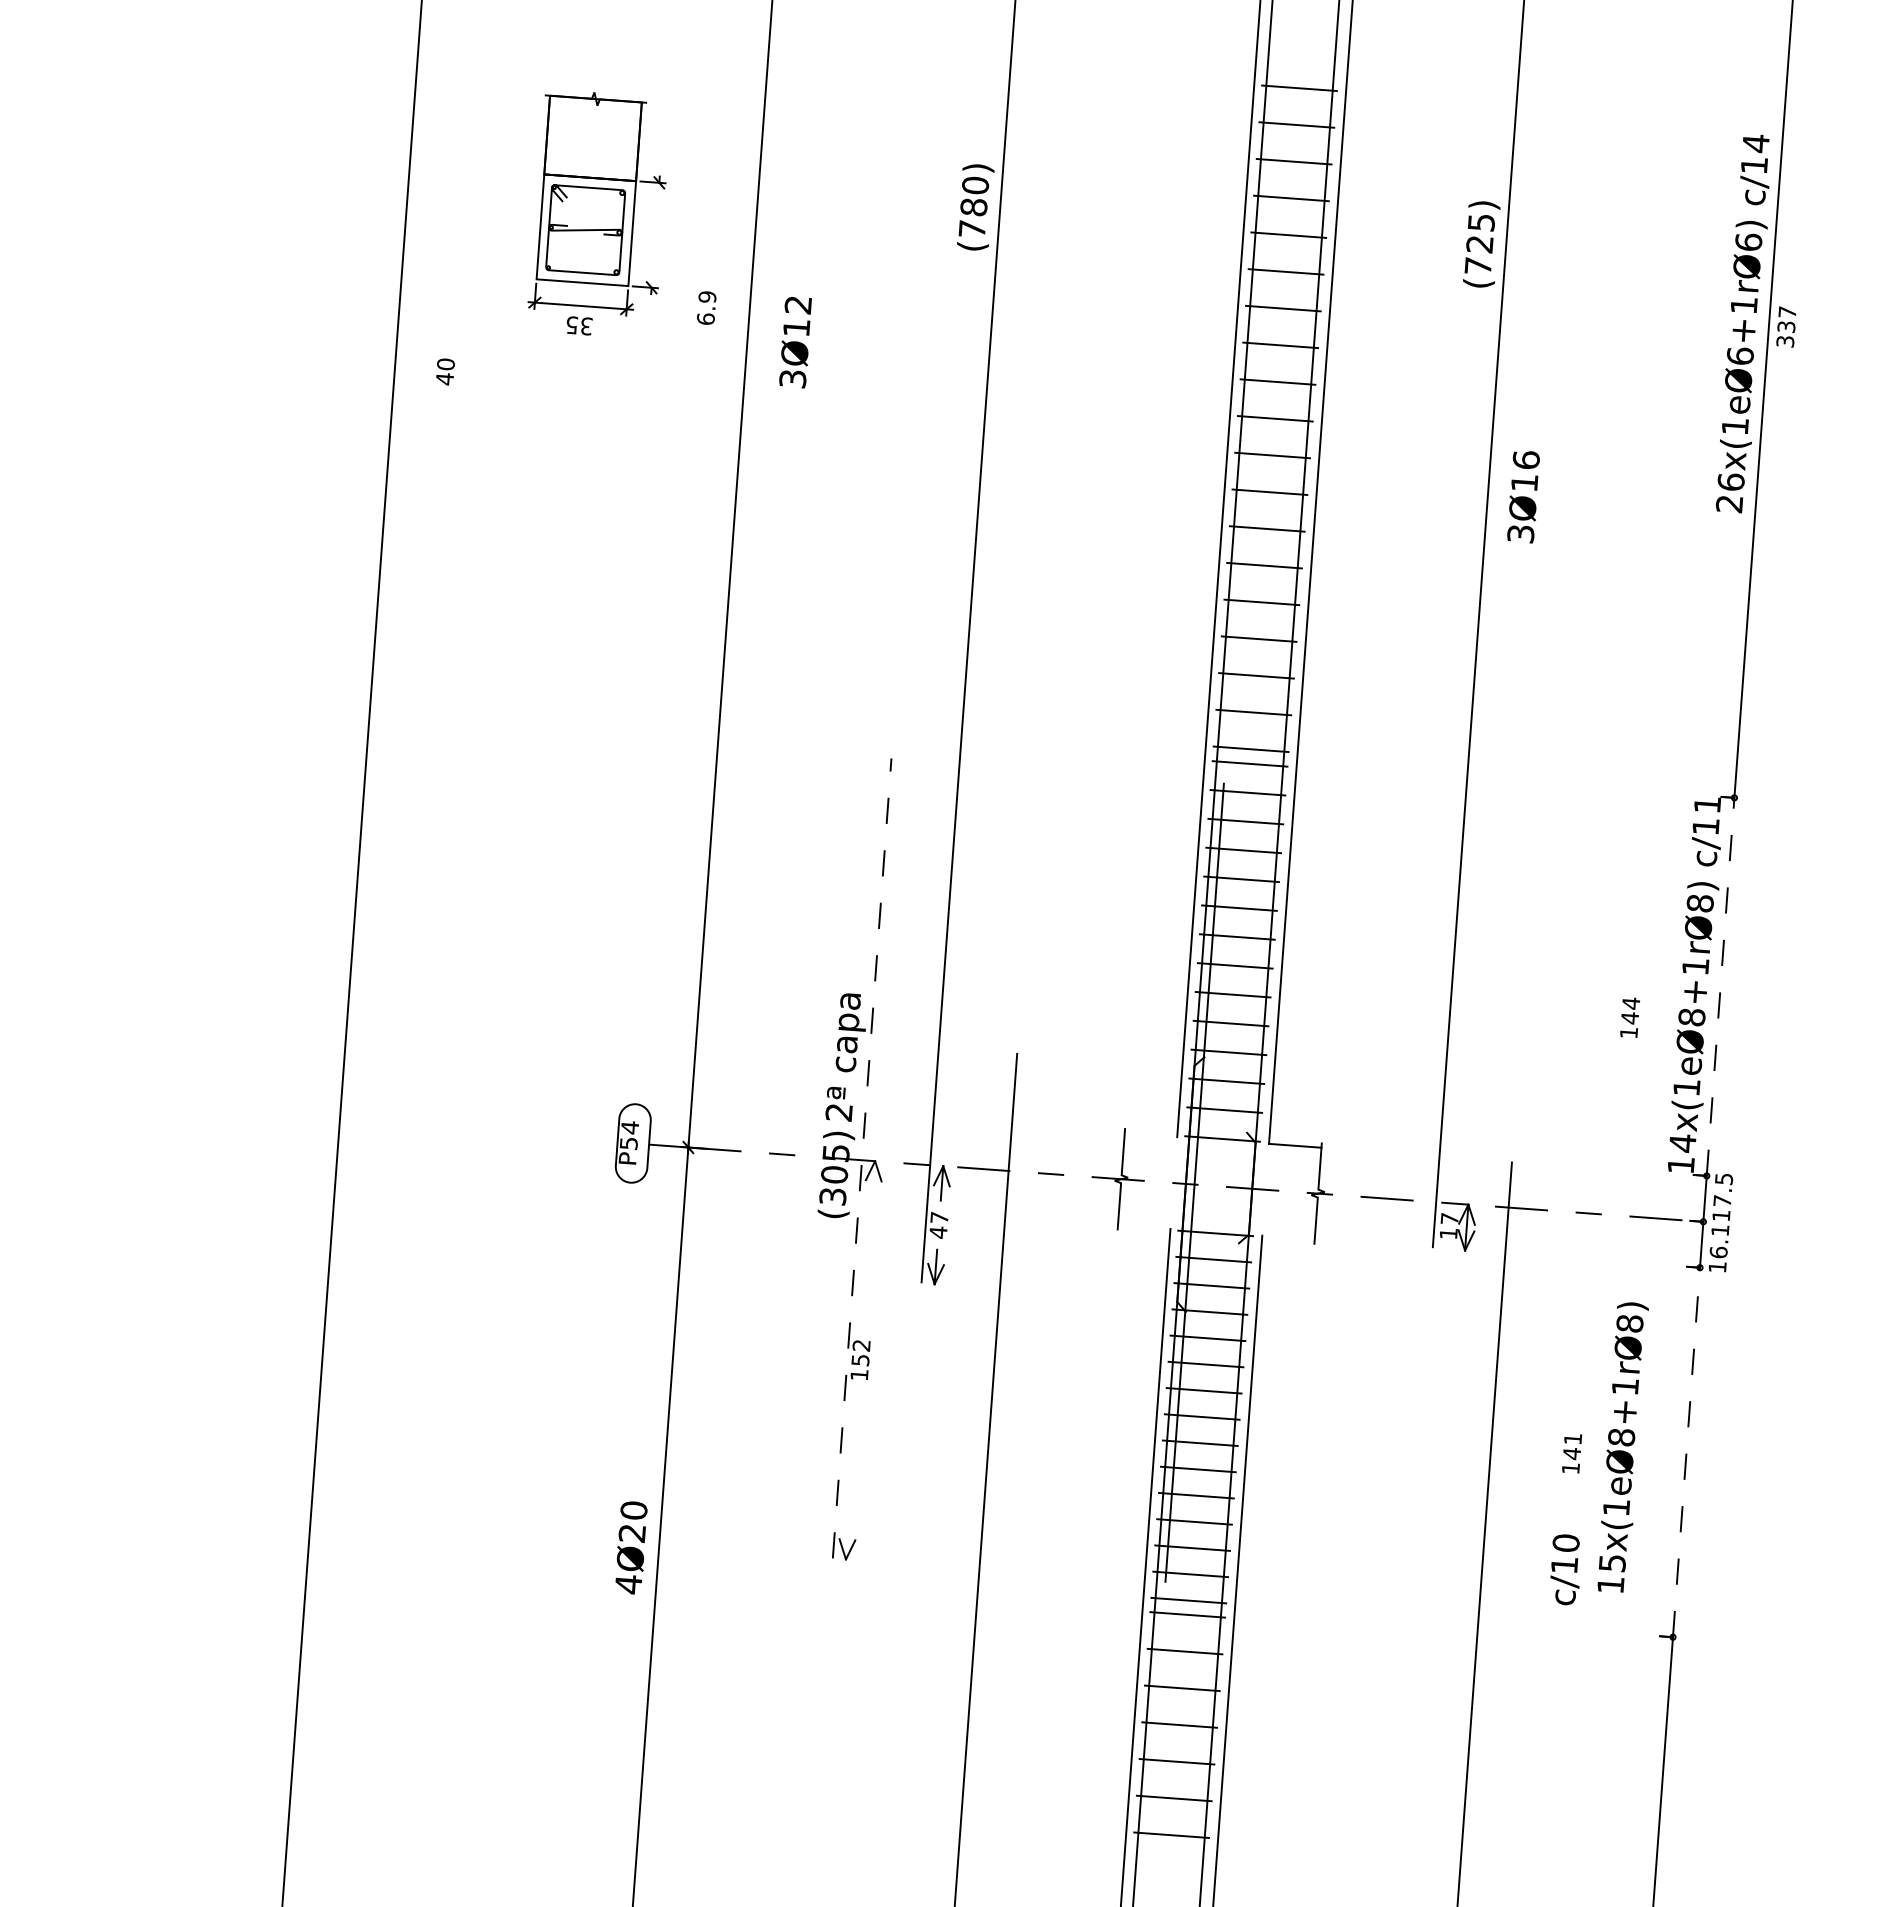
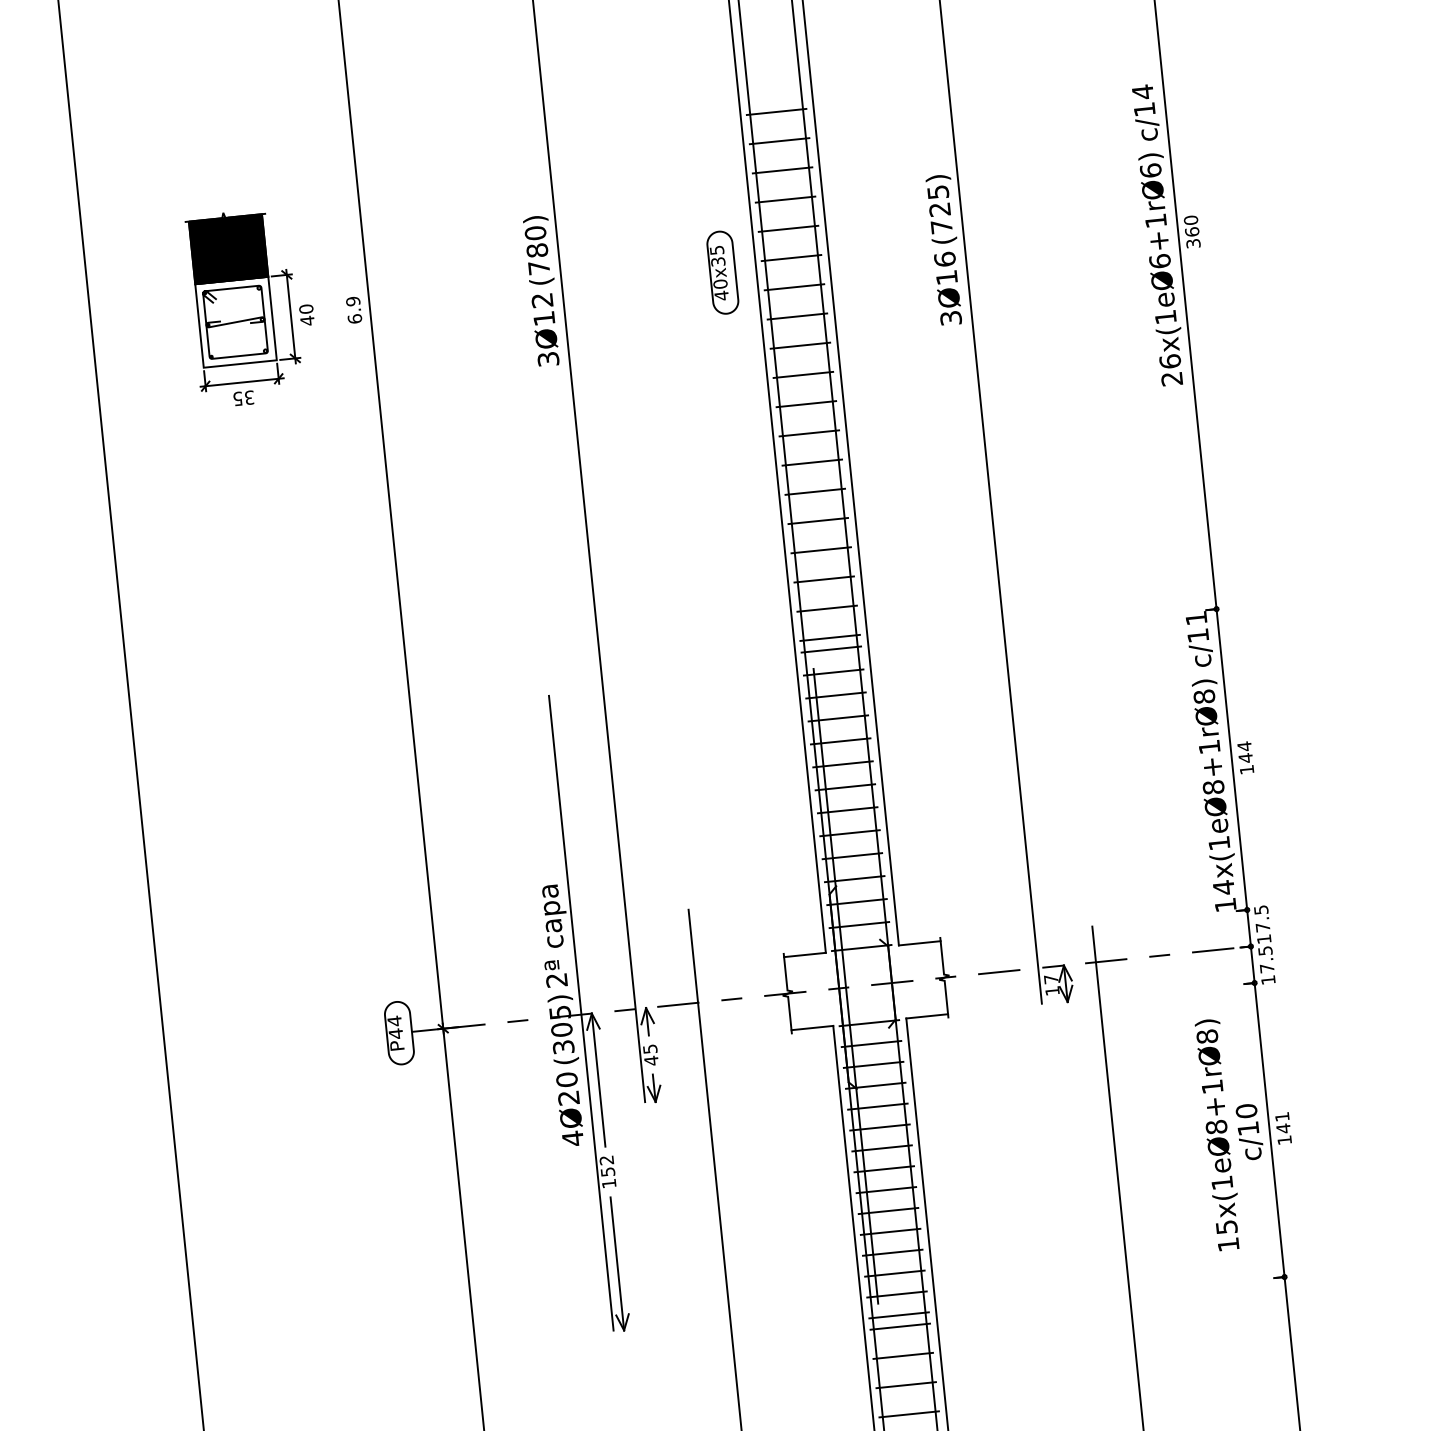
fill: (592, 138) -> (228, 249), added
line: (655, 234) -> (290, 316), added
part: (1197, 274) -> (722, 272), added
text: (706, 307) -> (353, 309), moved
text: (1786, 319) -> (1191, 226), 337 -> 360
text: (795, 342) -> (545, 330), moved
text: (445, 371) -> (306, 314), moved
text: (1523, 497) -> (948, 289), moved
line: (1721, 978) -> (1231, 752), dashed -> solid
text: (1629, 1017) -> (1245, 757), moved
line: (1150, 1135) -> (804, 955), added
text: (628, 1143) -> (395, 1033), P54 -> P44
line: (862, 1157) -> (581, 1012), dashed -> solid
text: (939, 1217) -> (650, 1048), 47 -> 45
line: (1144, 1226) -> (812, 1027), added
line: (1288, 1237) -> (927, 1016), added
text: (1719, 1241) -> (1266, 959), 16.1 -> 17.5
line: (868, 1244) -> (598, 1079), added
line: (1687, 1445) -> (1269, 1124), dashed -> solid
text: (1572, 1453) -> (1283, 1128), moved
line: (851, 1475) -> (616, 1263), added
text: (631, 1547) -> (570, 1109), moved
text: (1564, 1569) -> (1248, 1132), moved

